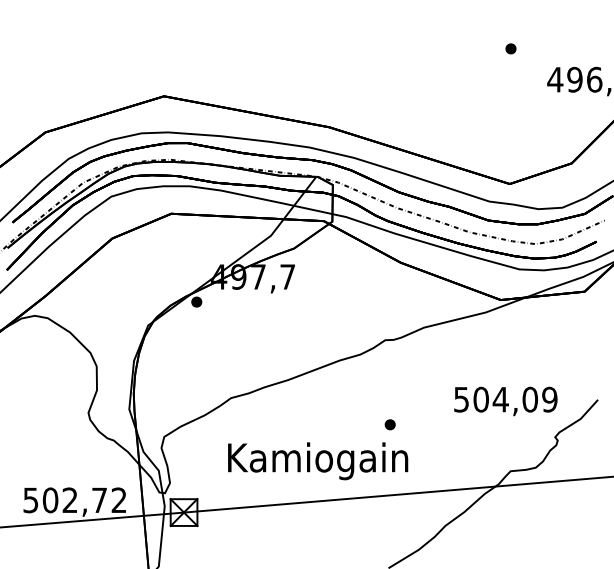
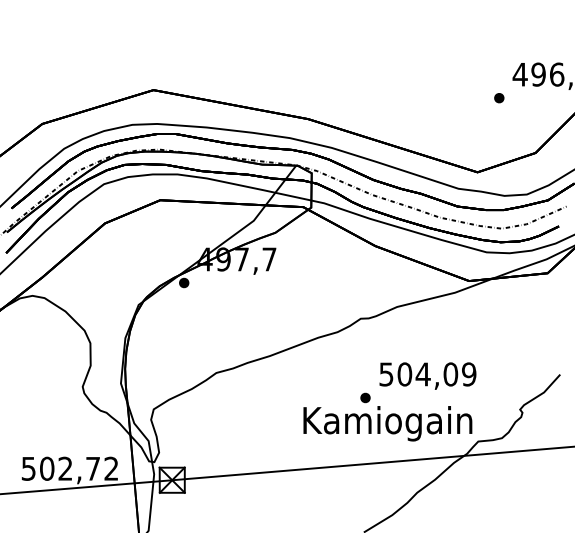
part: (510, 48) -> (498, 97), moved
text: (505, 401) -> (427, 376), moved
text: (318, 461) -> (388, 423), moved

